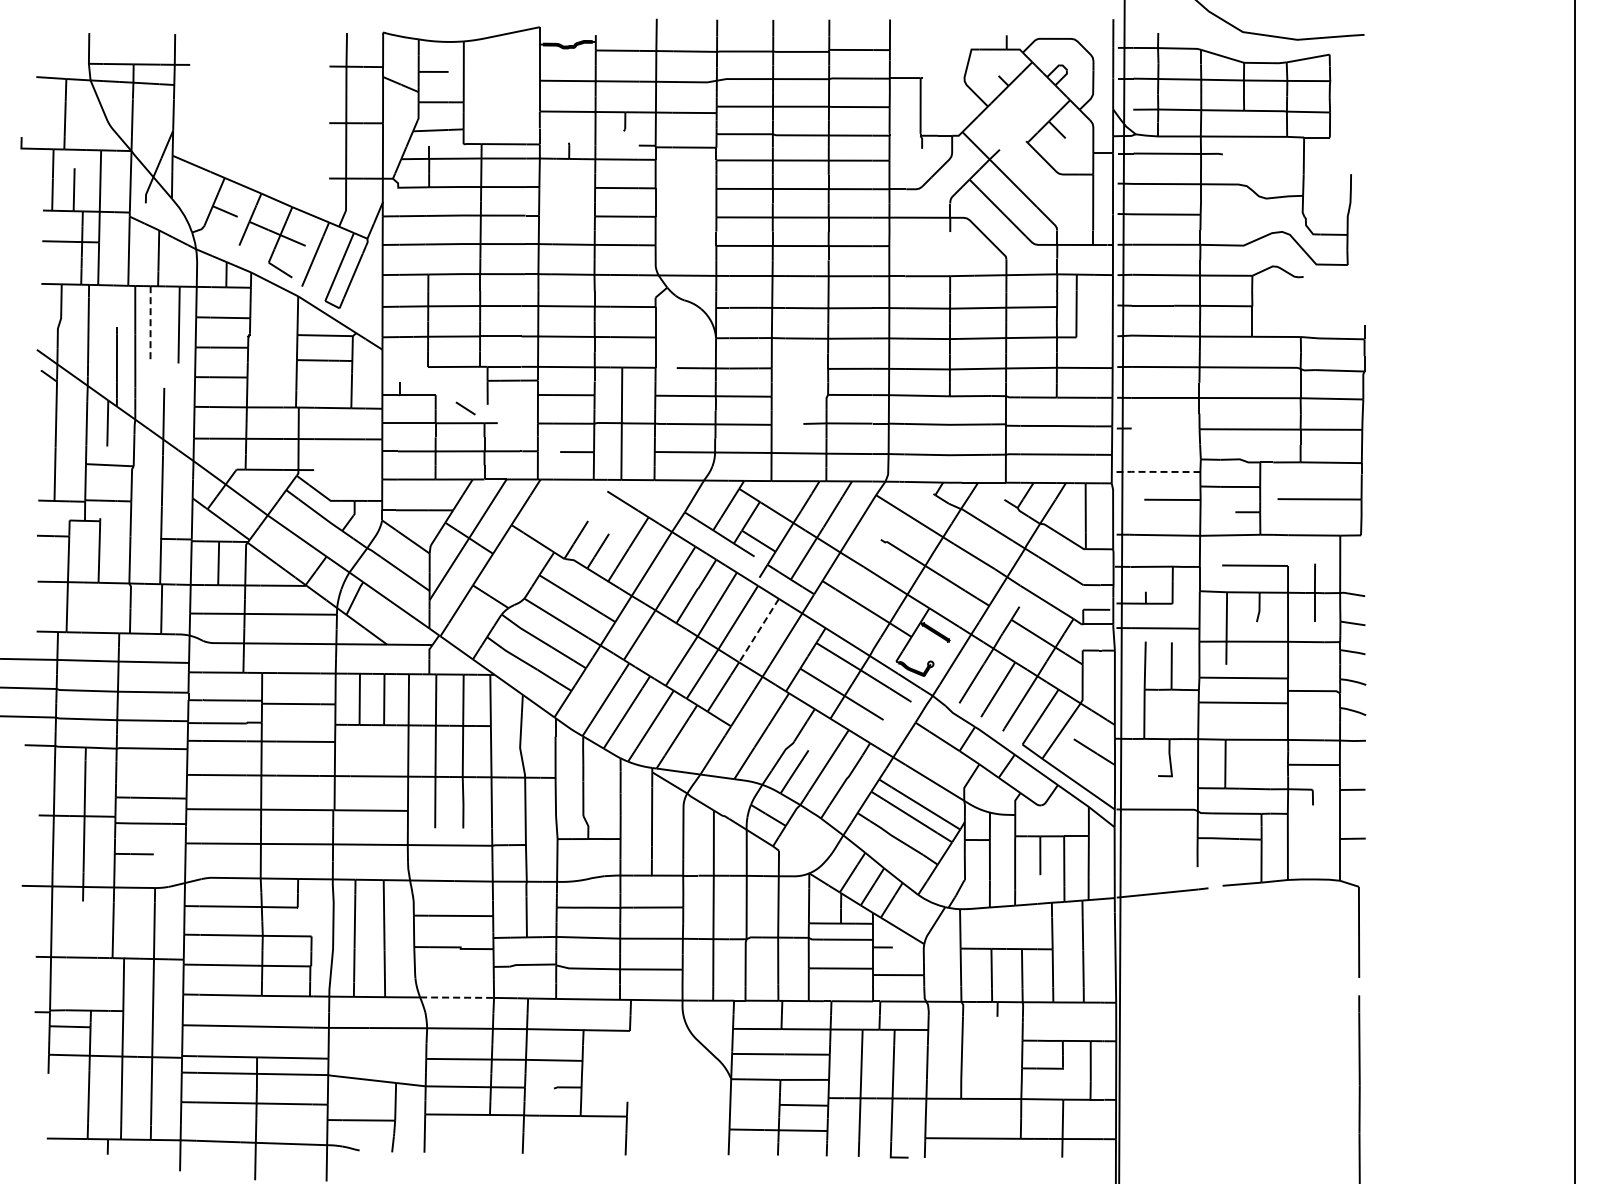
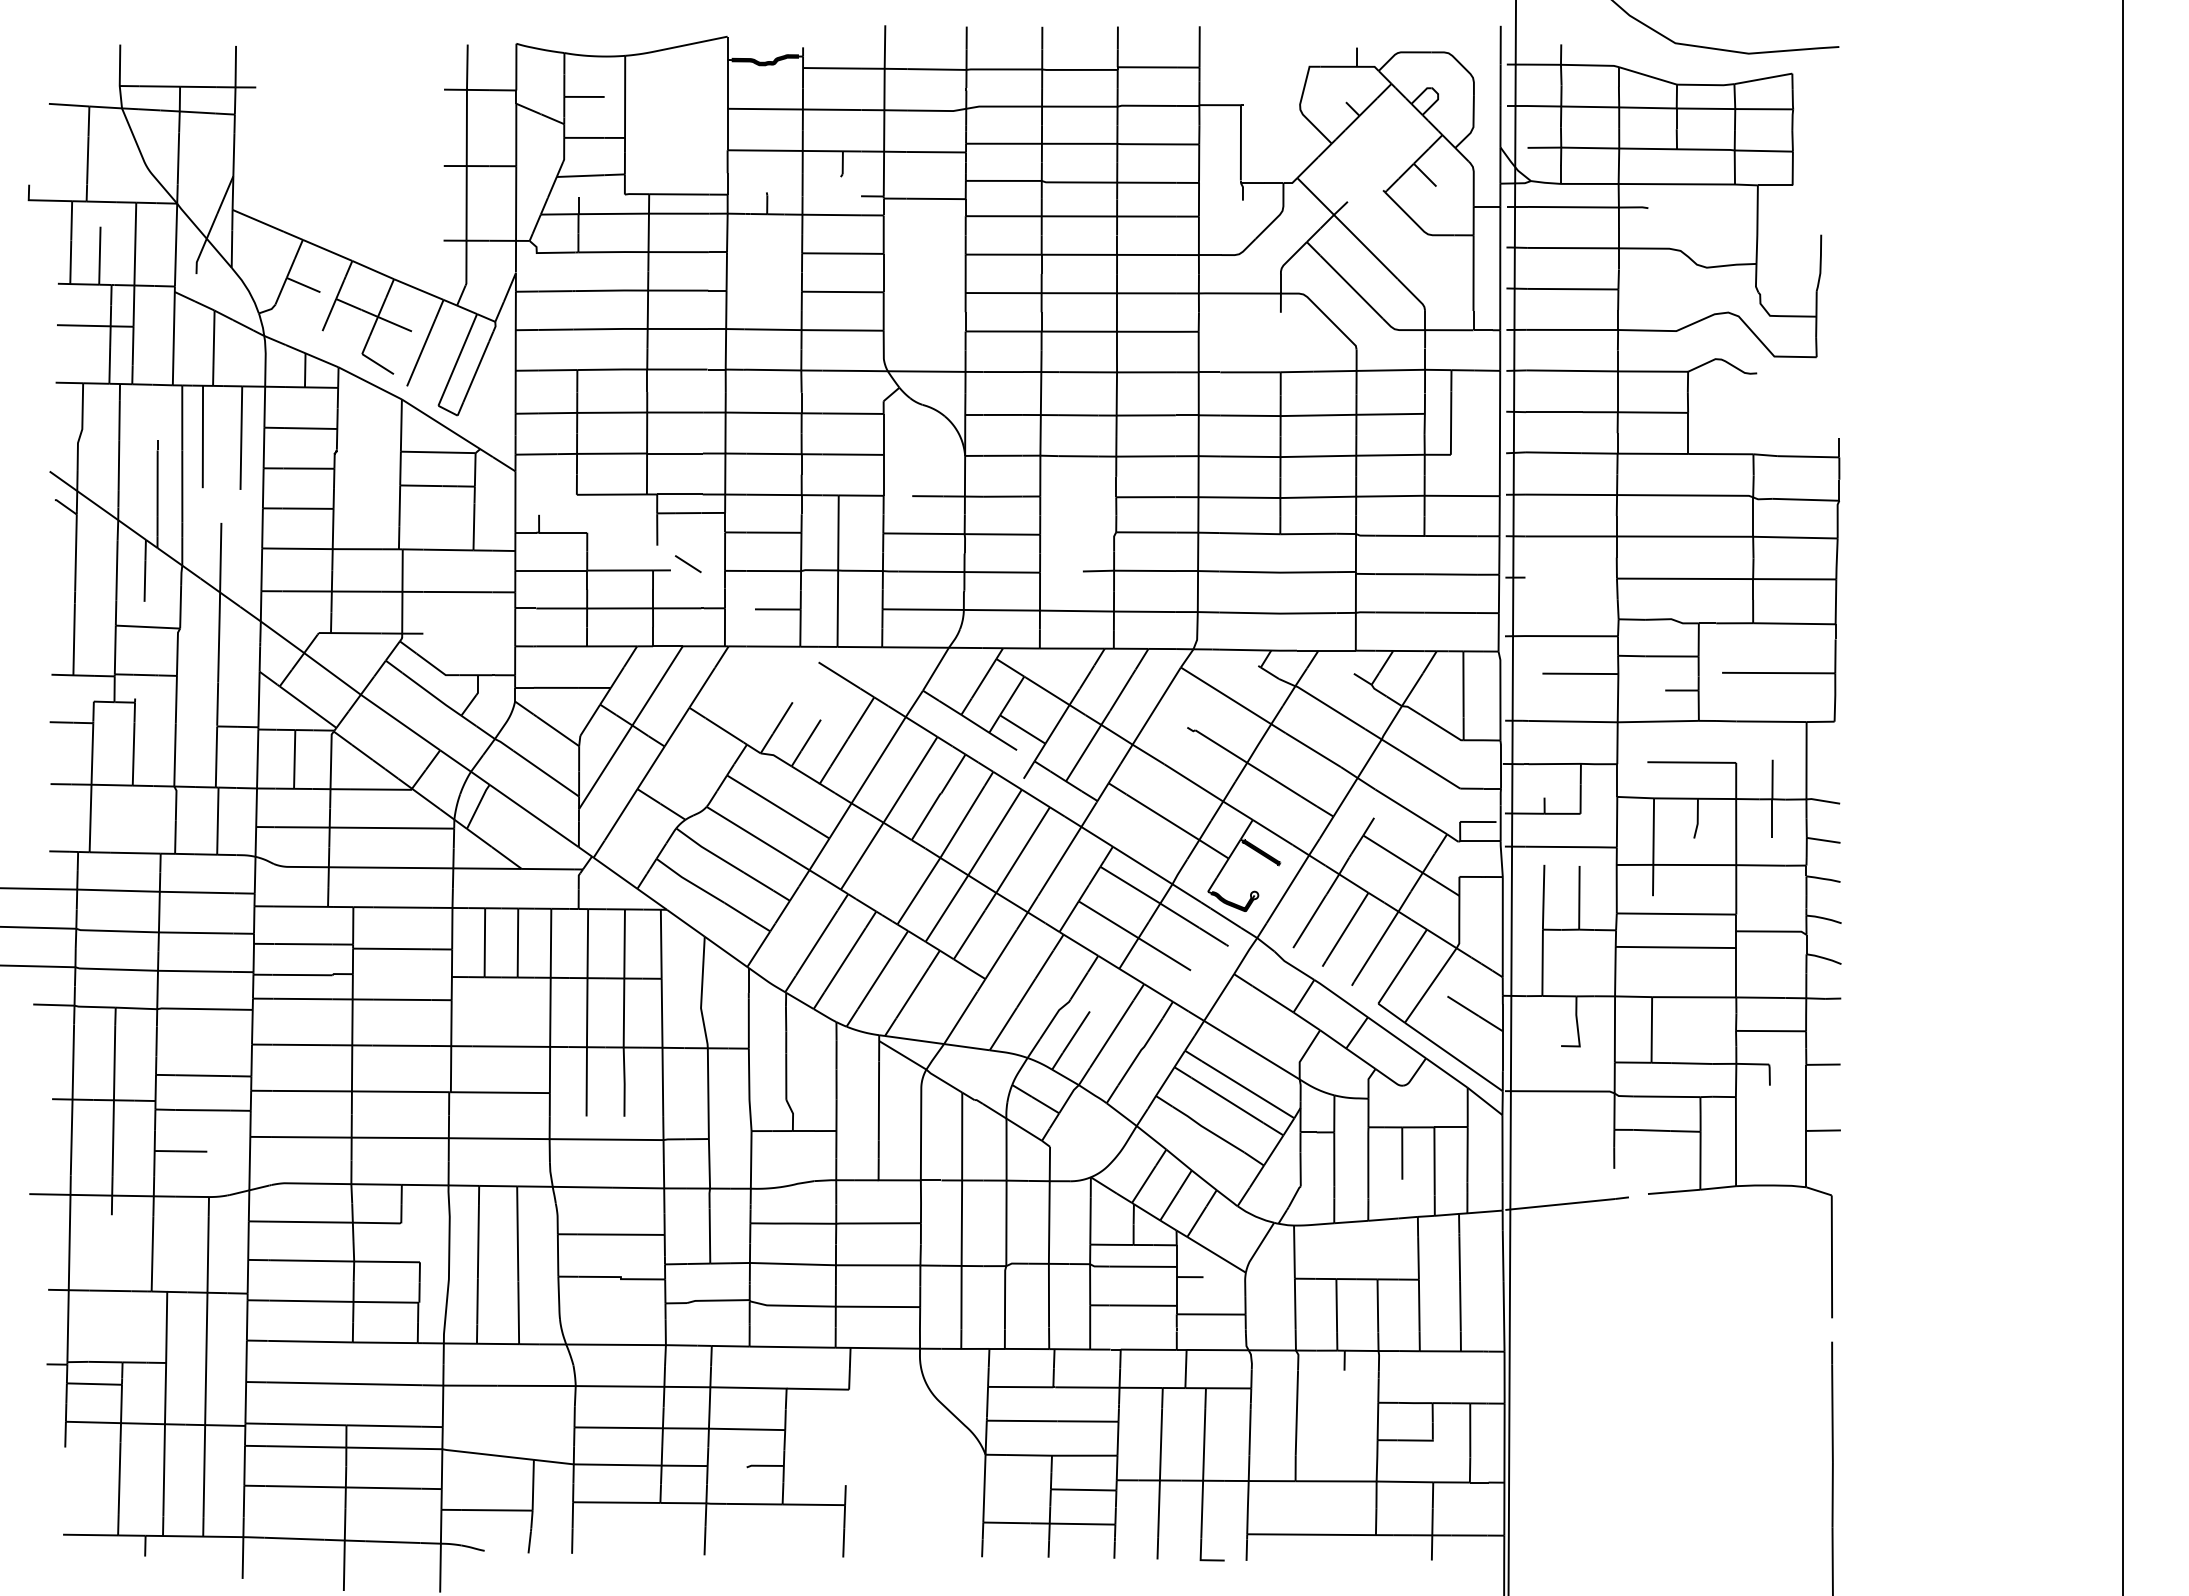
line: (150, 324) -> (202, 437), dashed -> solid
line: (465, 408) -> (688, 564), moved
line: (1157, 471) -> (1560, 635), dashed -> solid
line: (758, 631) -> (1022, 851), dashed -> solid
line: (457, 997) -> (616, 1344), dashed -> solid

